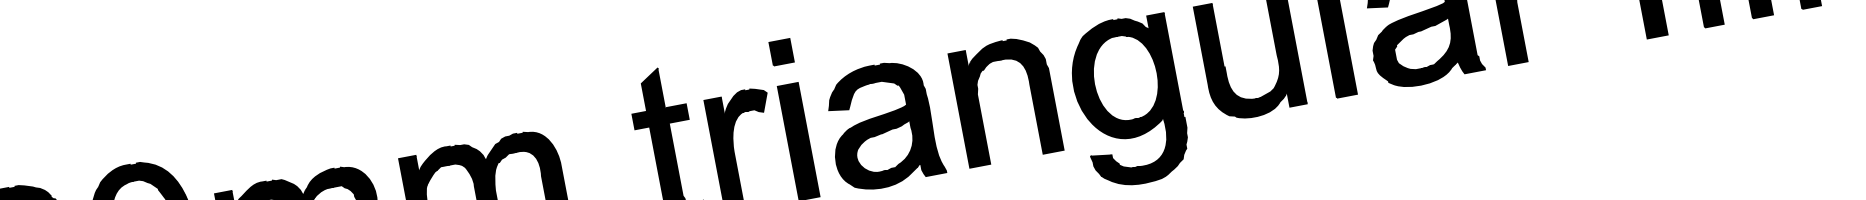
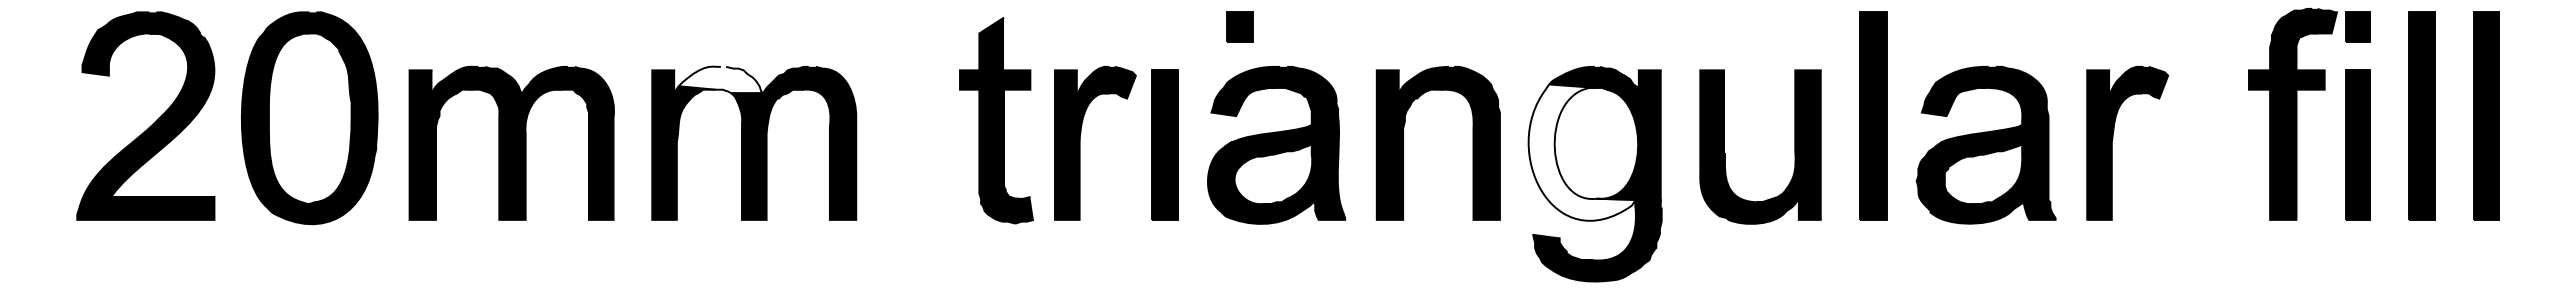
part: (781, 51) -> (1239, 26), moved
fill: (1125, 85) -> (1594, 152), removed
fill: (452, 156) -> (720, 79), removed

